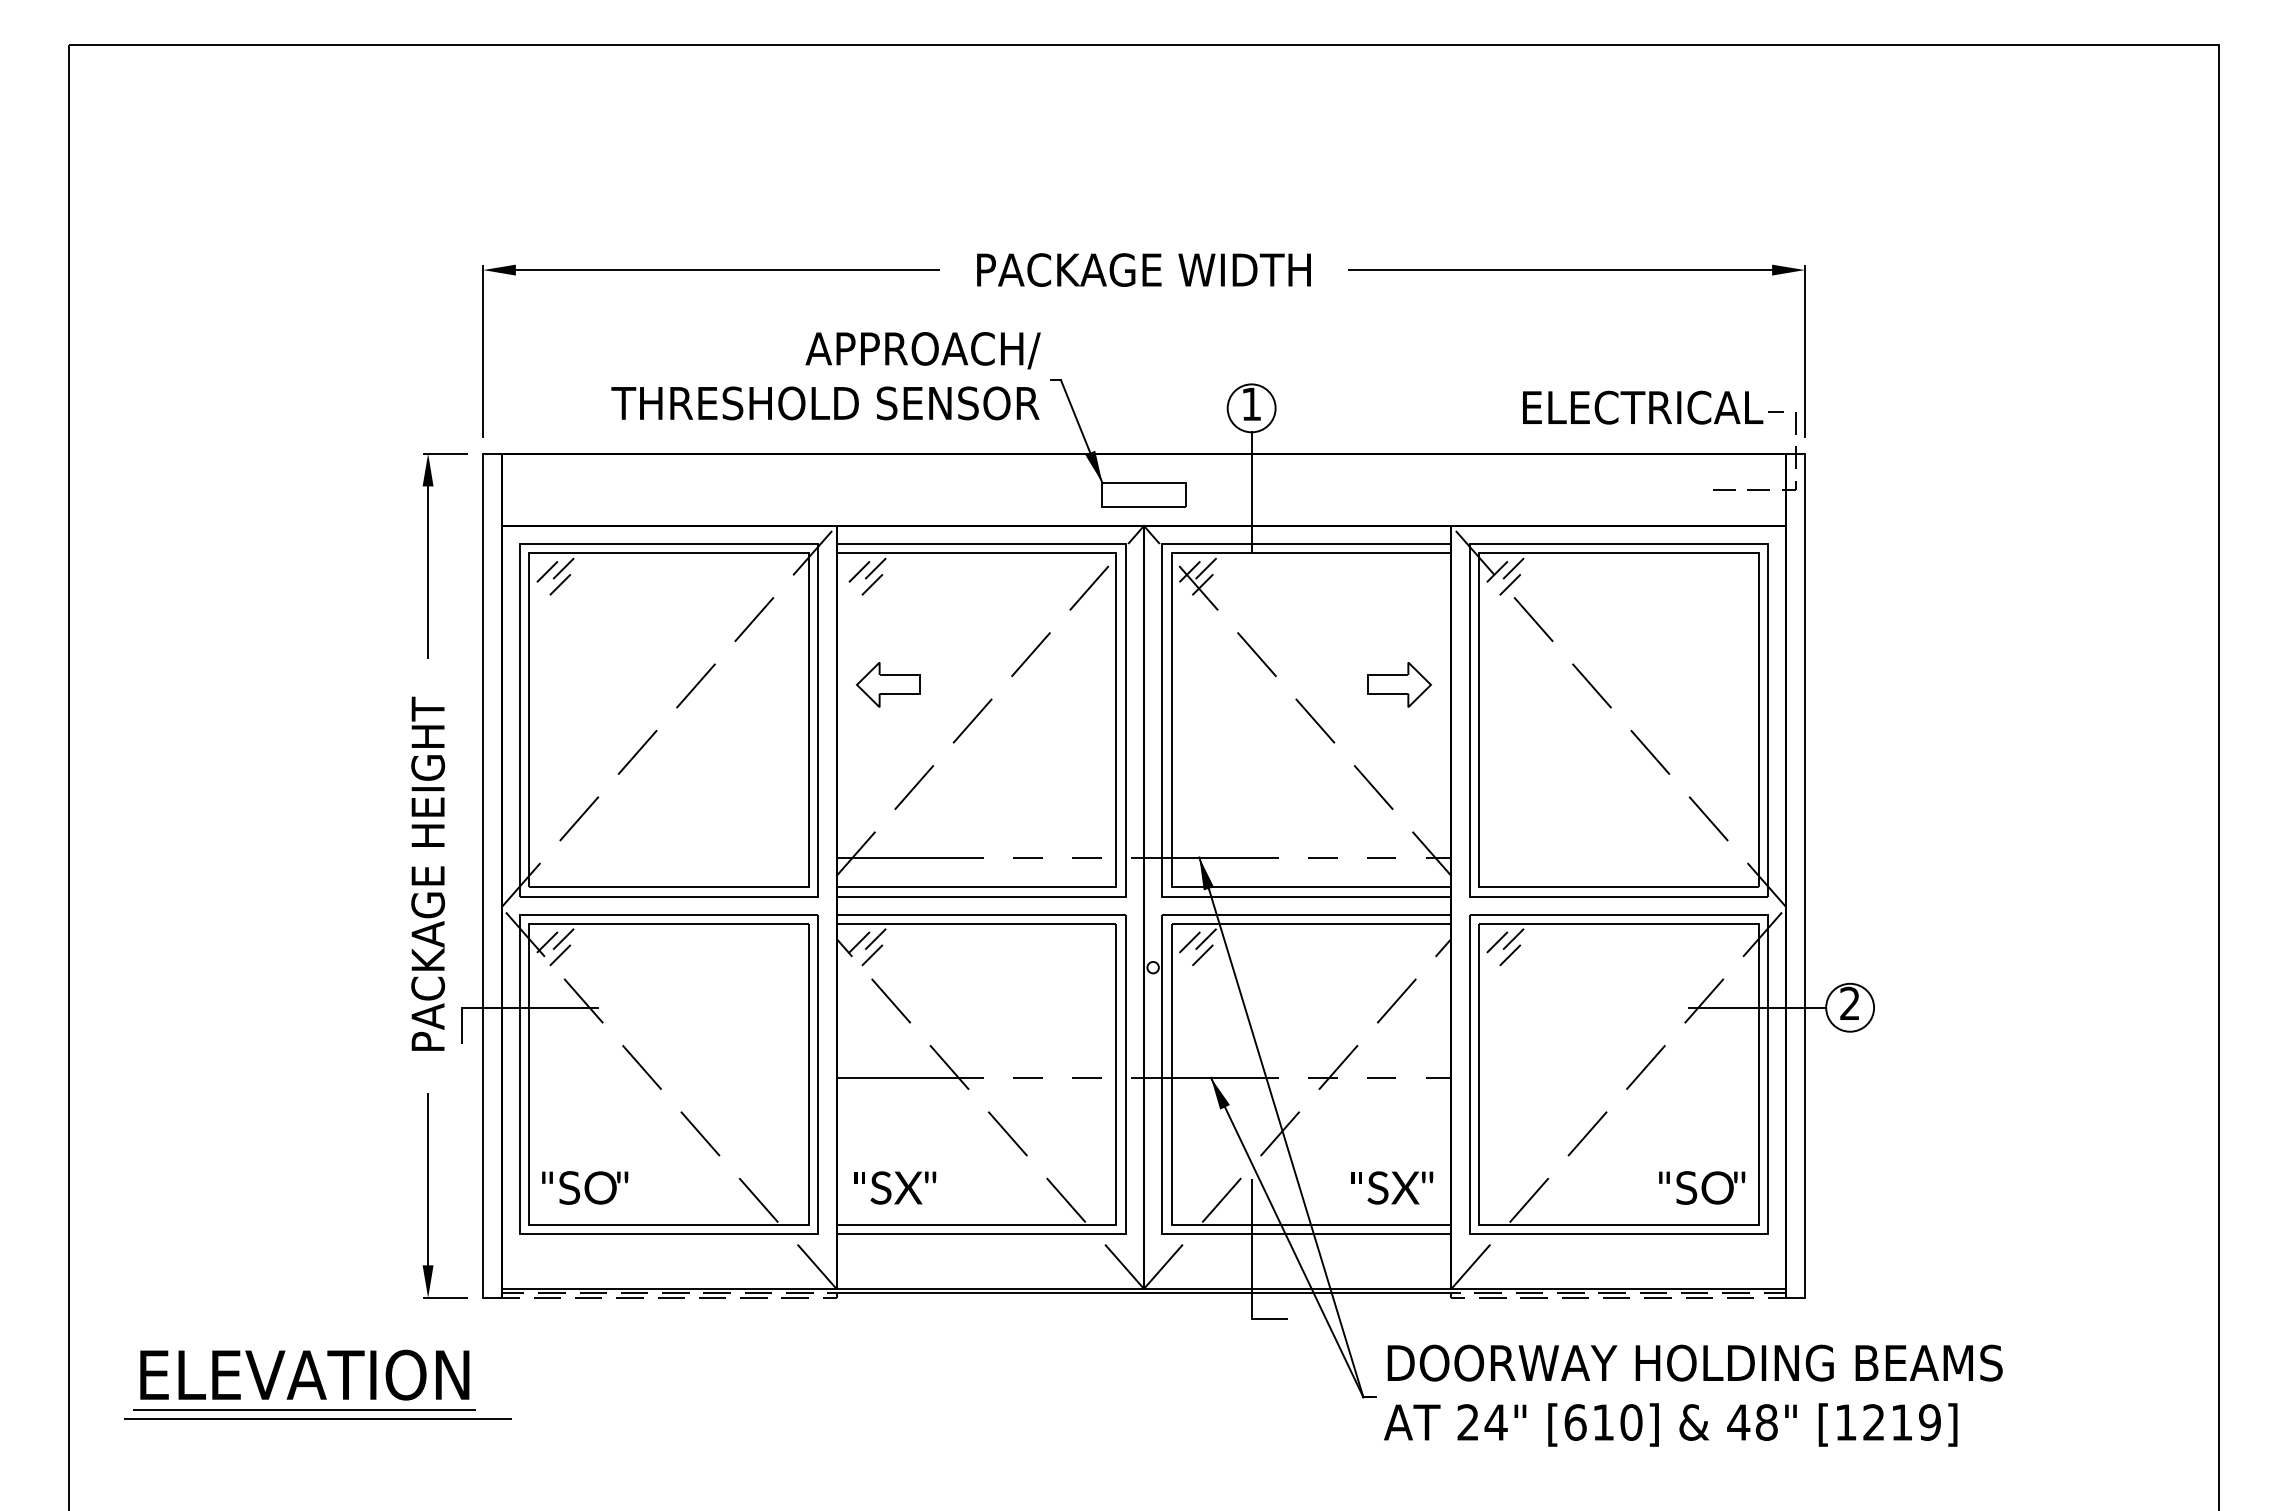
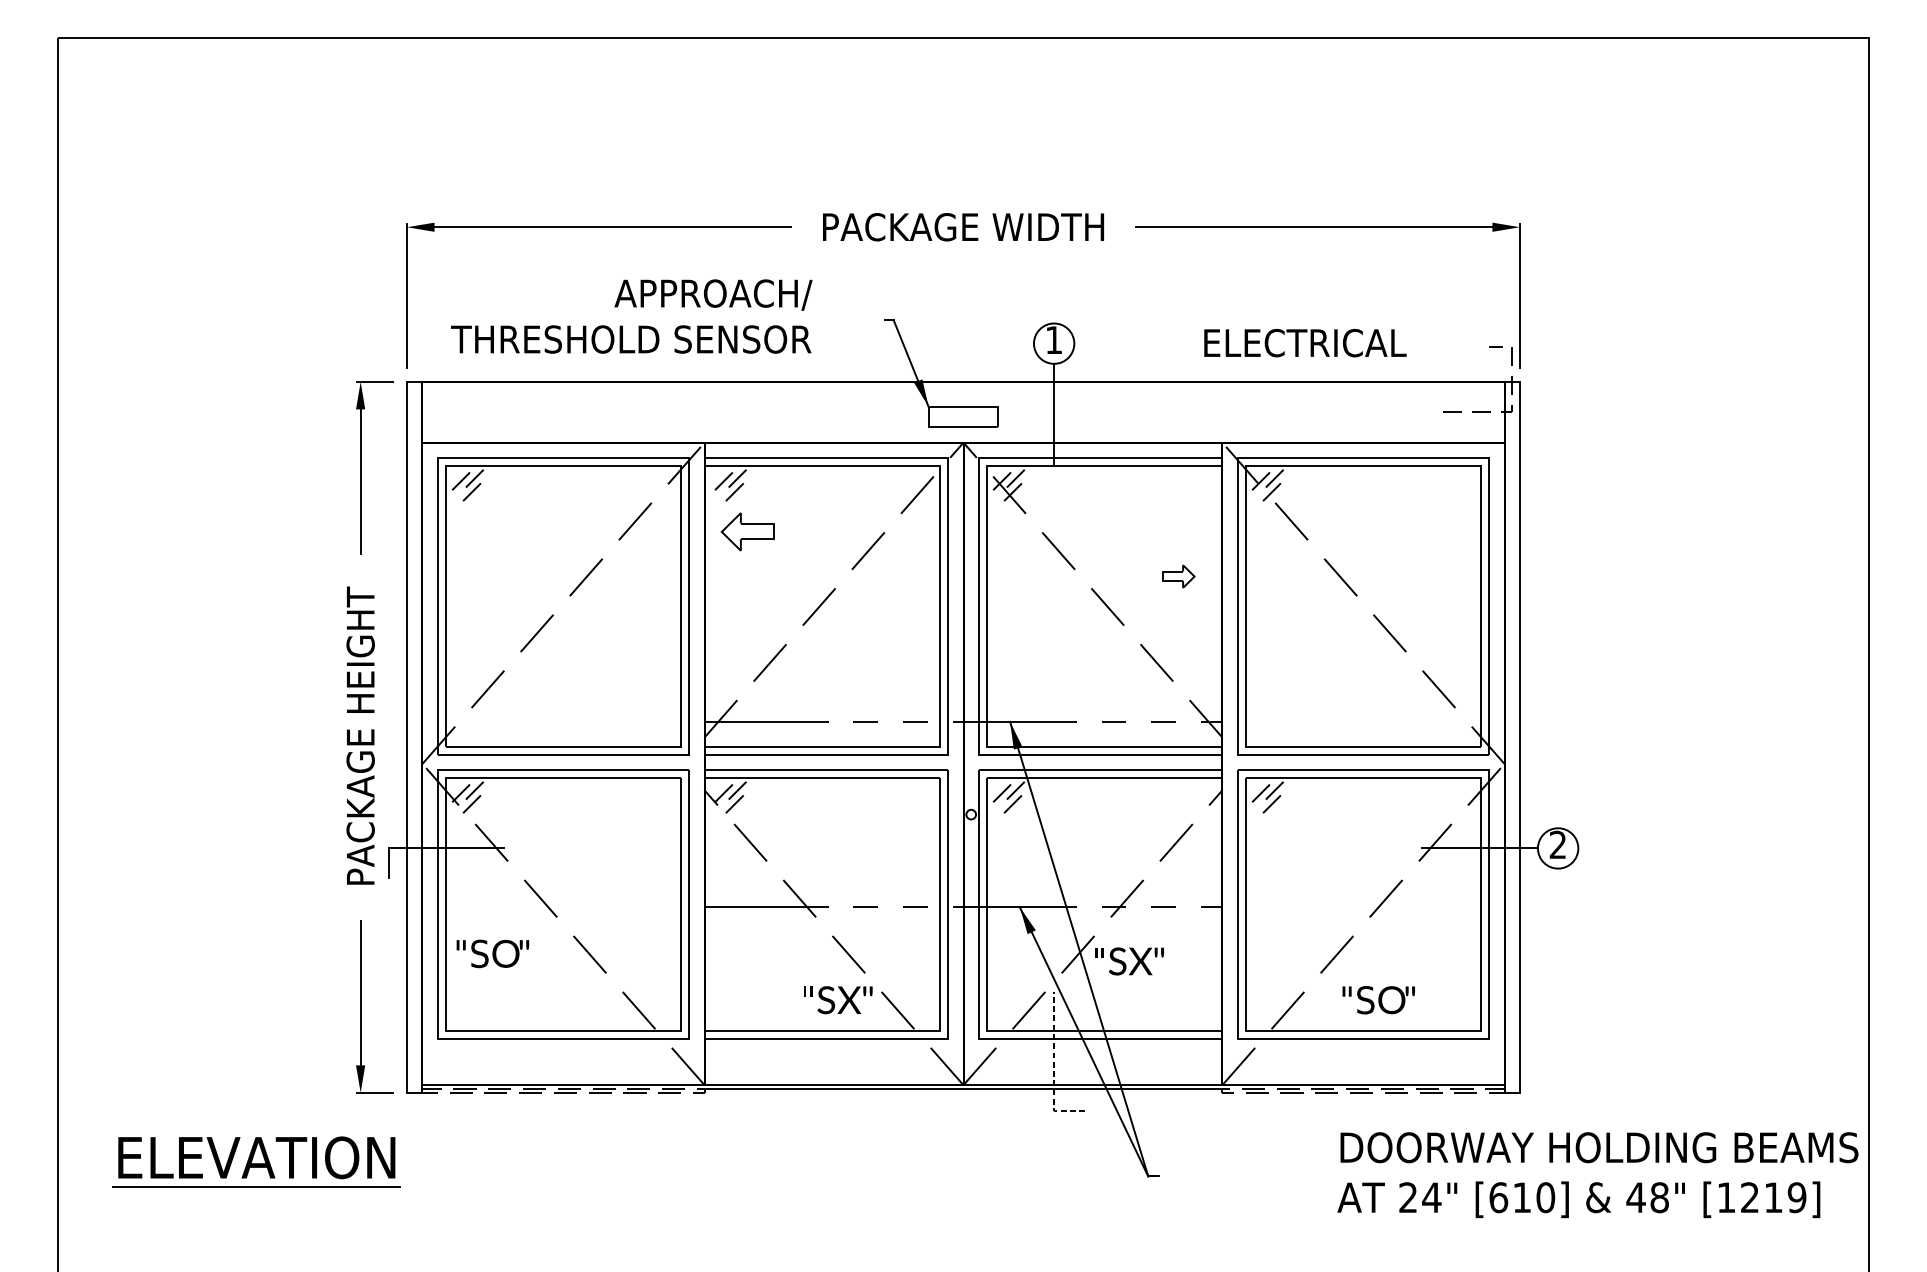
text: (825, 376) -> (631, 316), moved
text: (1643, 407) -> (1305, 342), moved
part: (888, 684) -> (748, 531), moved
part: (1399, 684) -> (1178, 576), size x0.6
text: (585, 1187) -> (493, 953), moved
text: (895, 1187) -> (838, 999), moved
text: (1392, 1187) -> (1129, 961), moved
text: (1702, 1187) -> (1379, 999), moved
line: (1251, 1267) -> (1054, 1067), solid -> dashed
text: (1693, 1395) -> (1598, 1174), moved
line: (317, 1419) -> (267, 1195), removed

